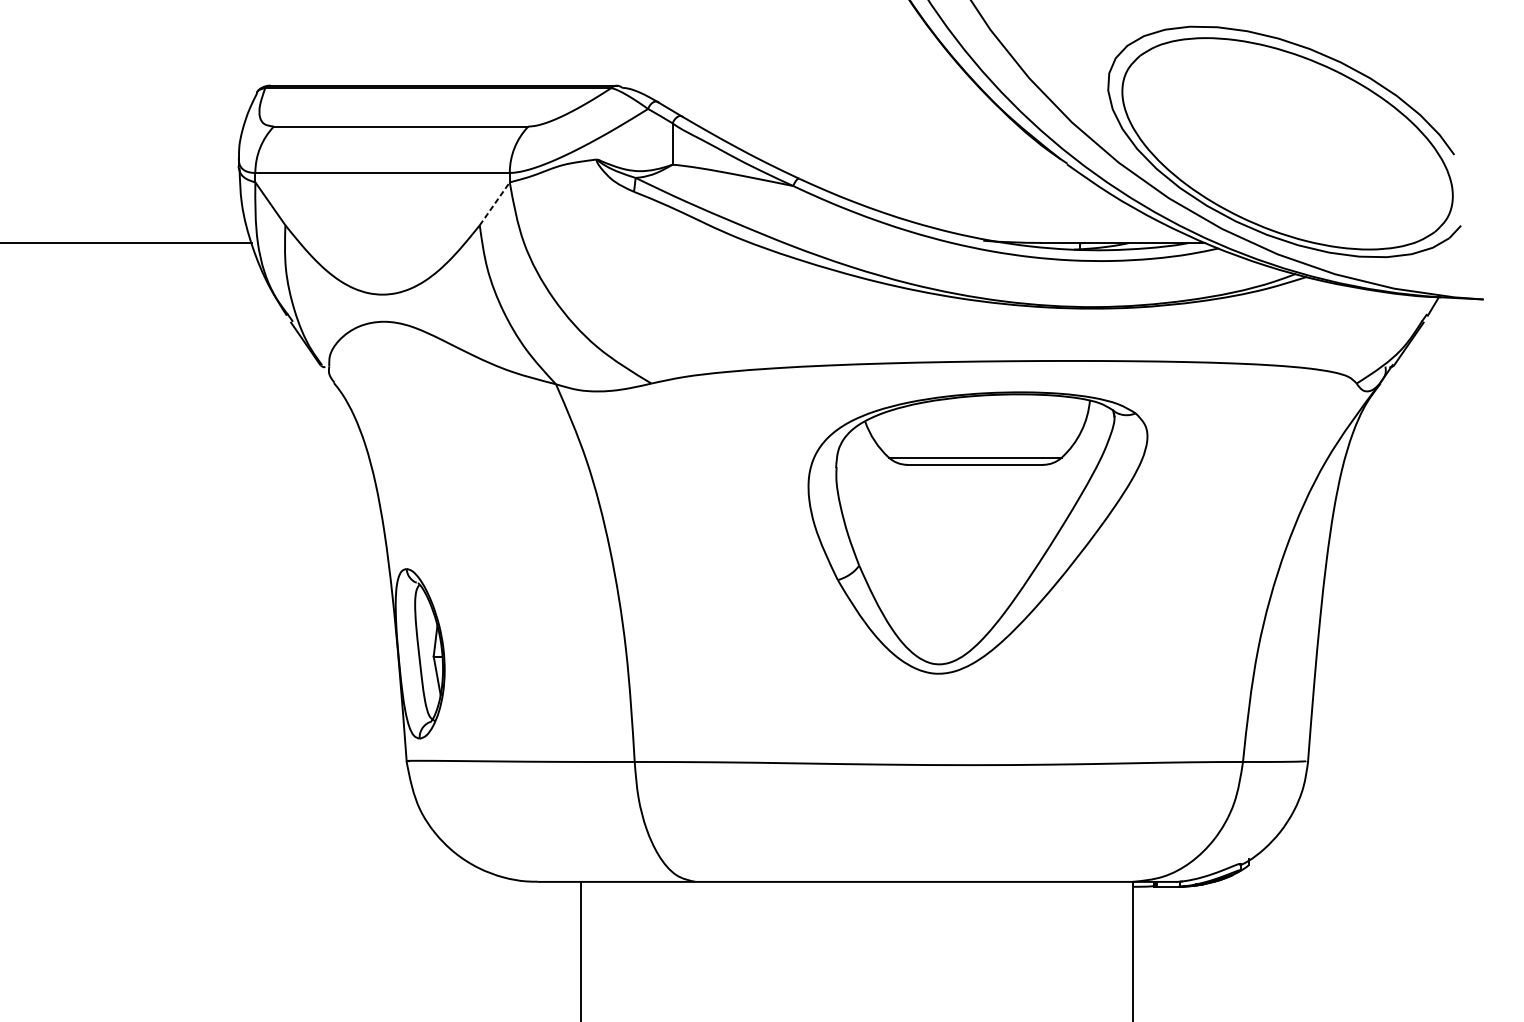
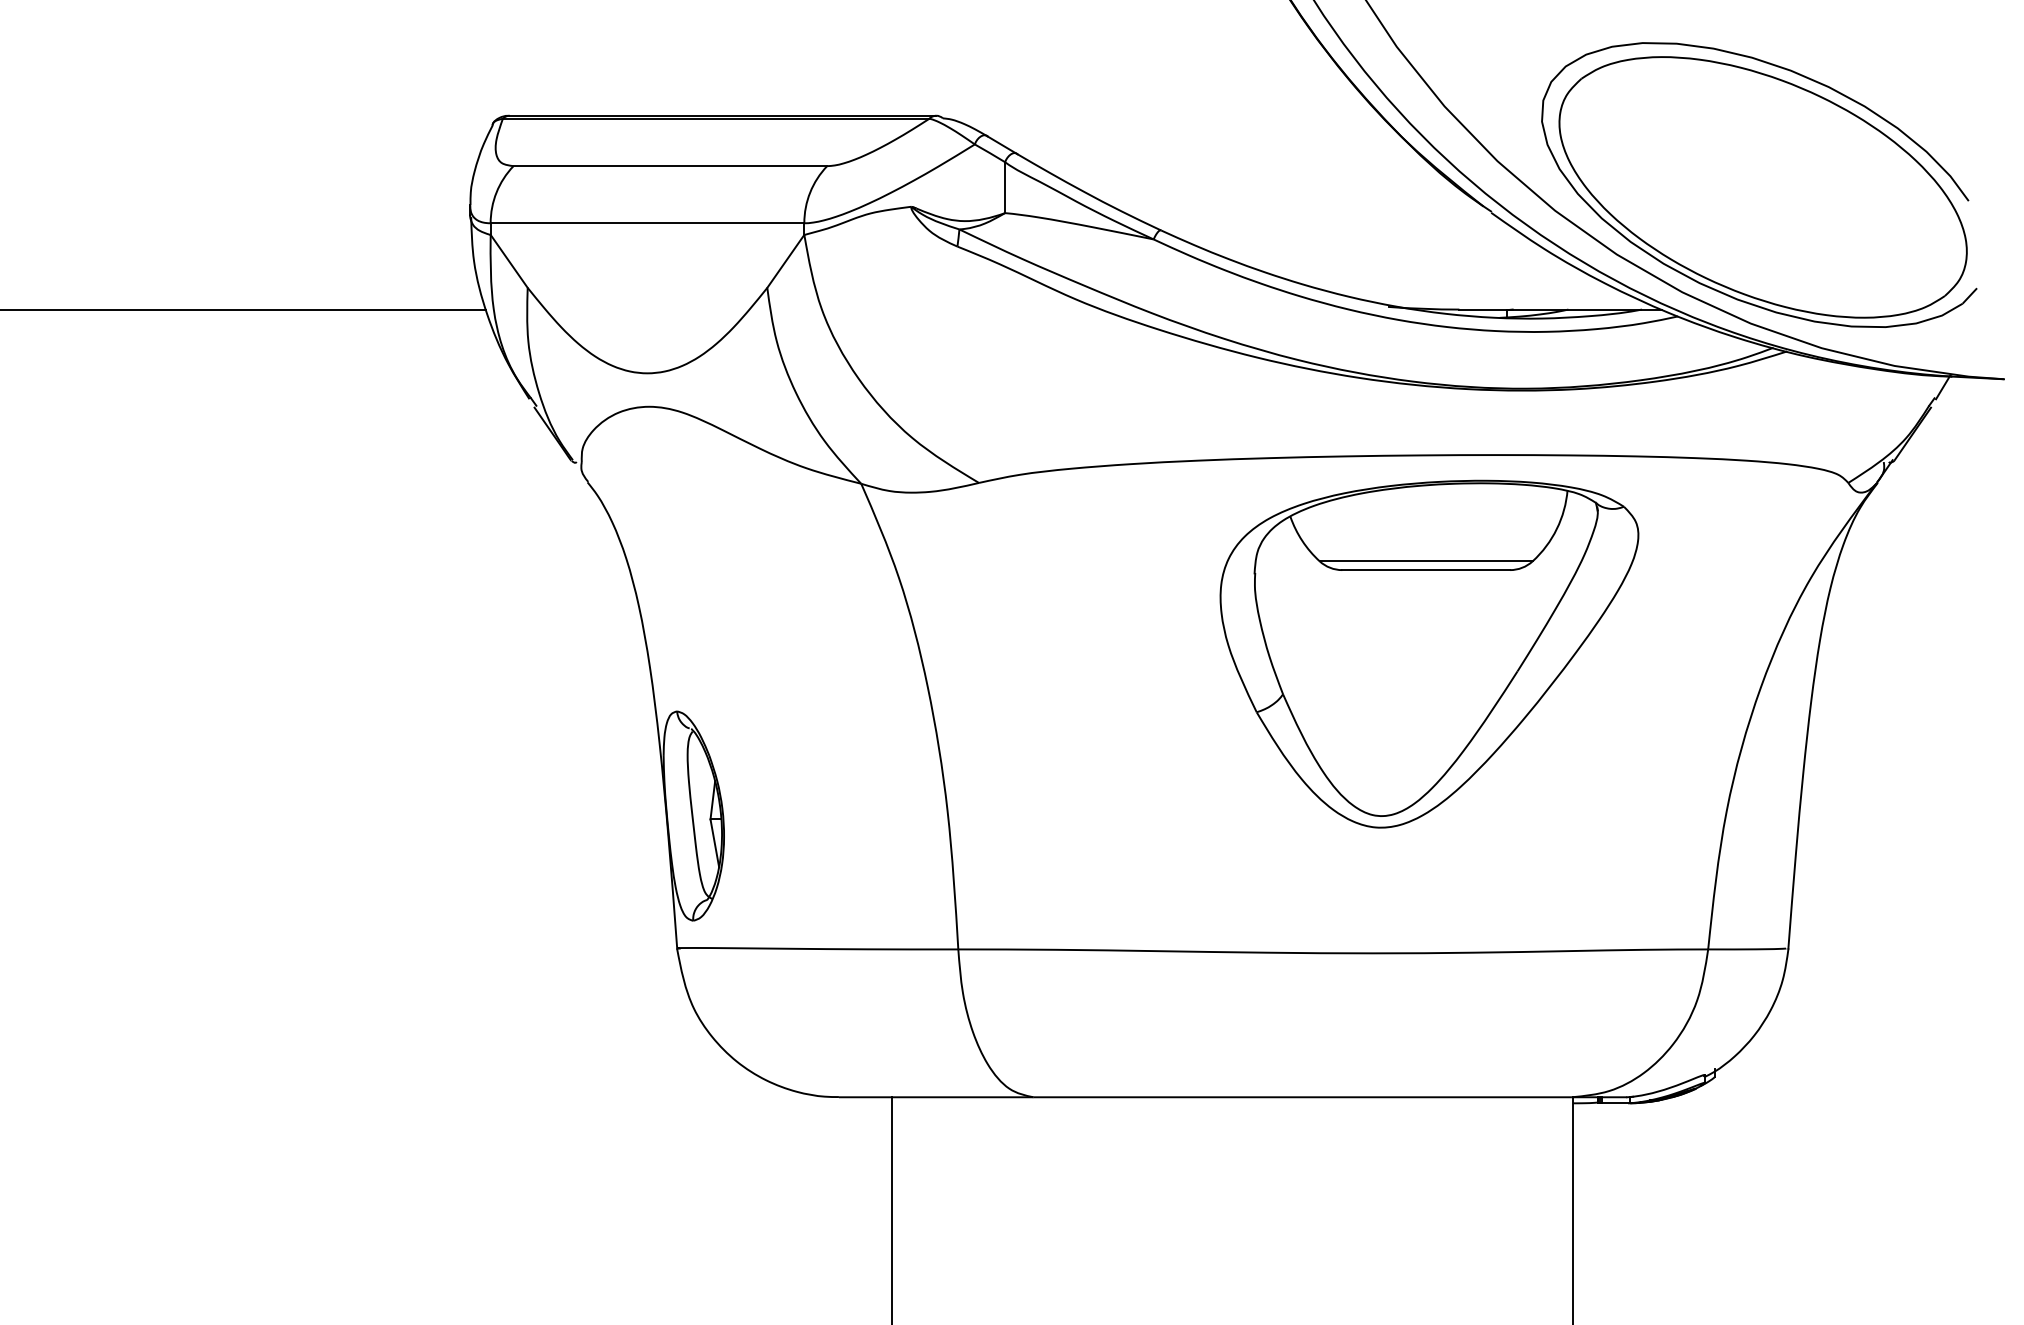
line: (495, 203) -> (786, 260), dashed -> solid
part: (978, 532) -> (1429, 653), moved

